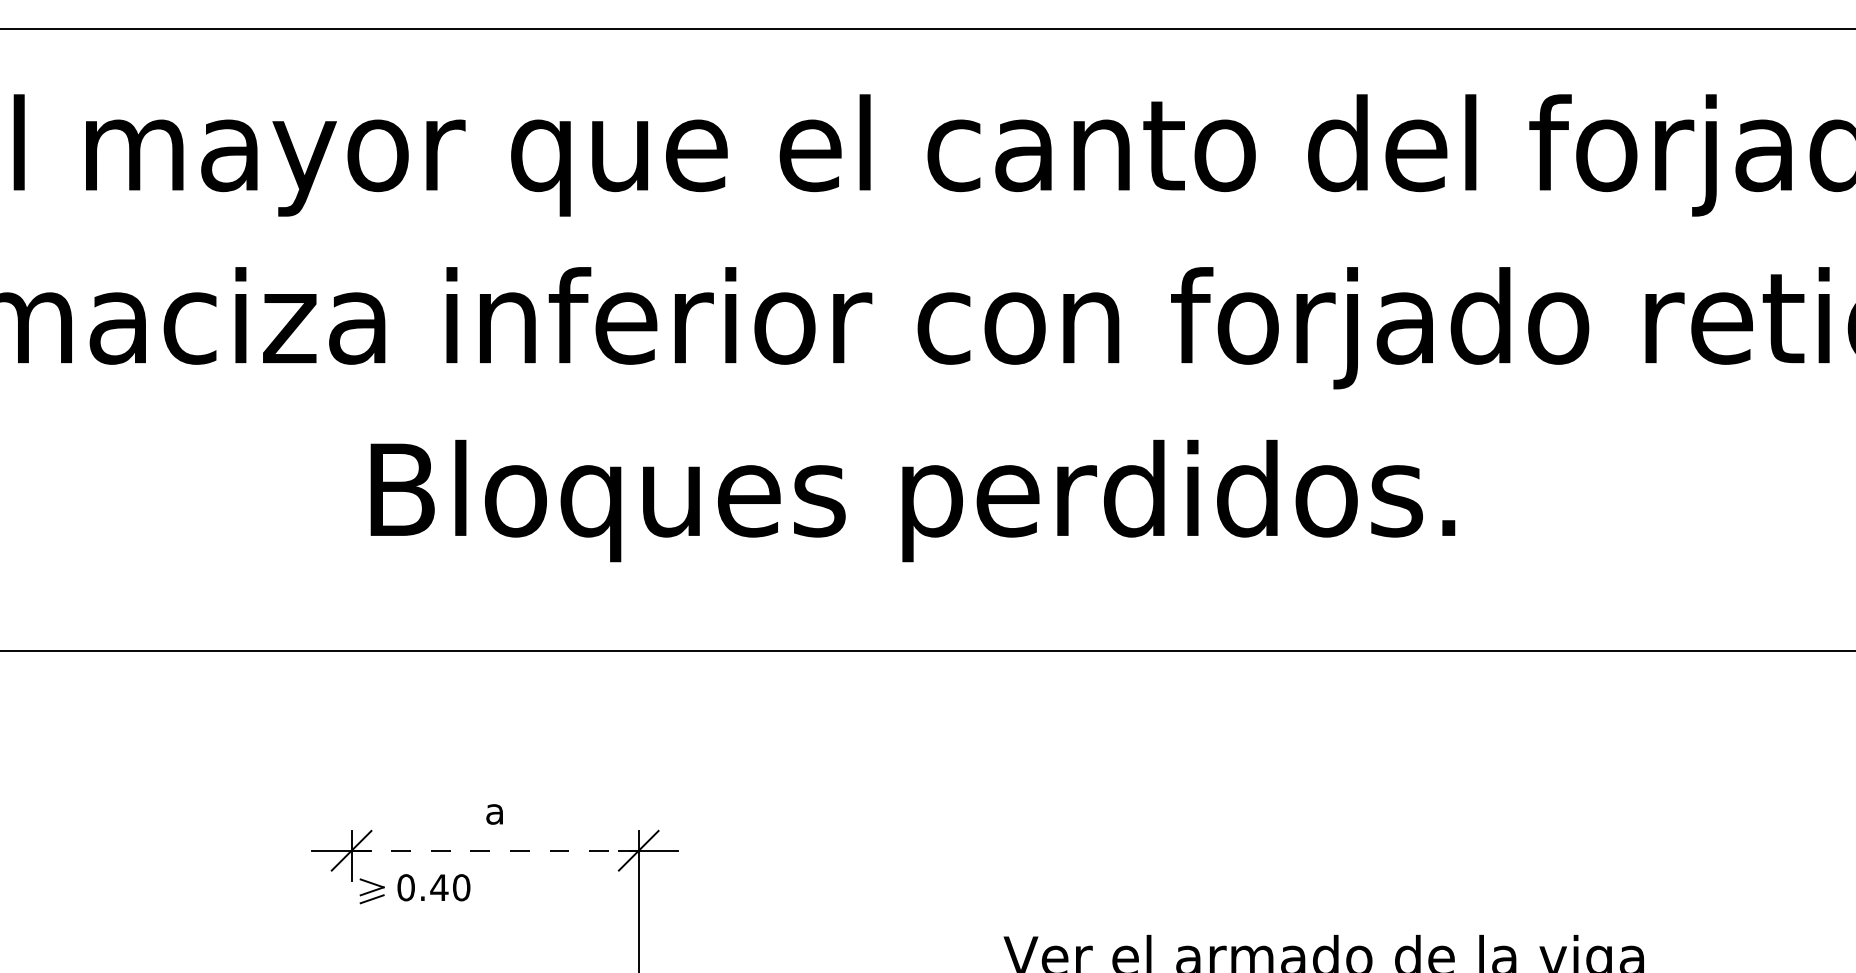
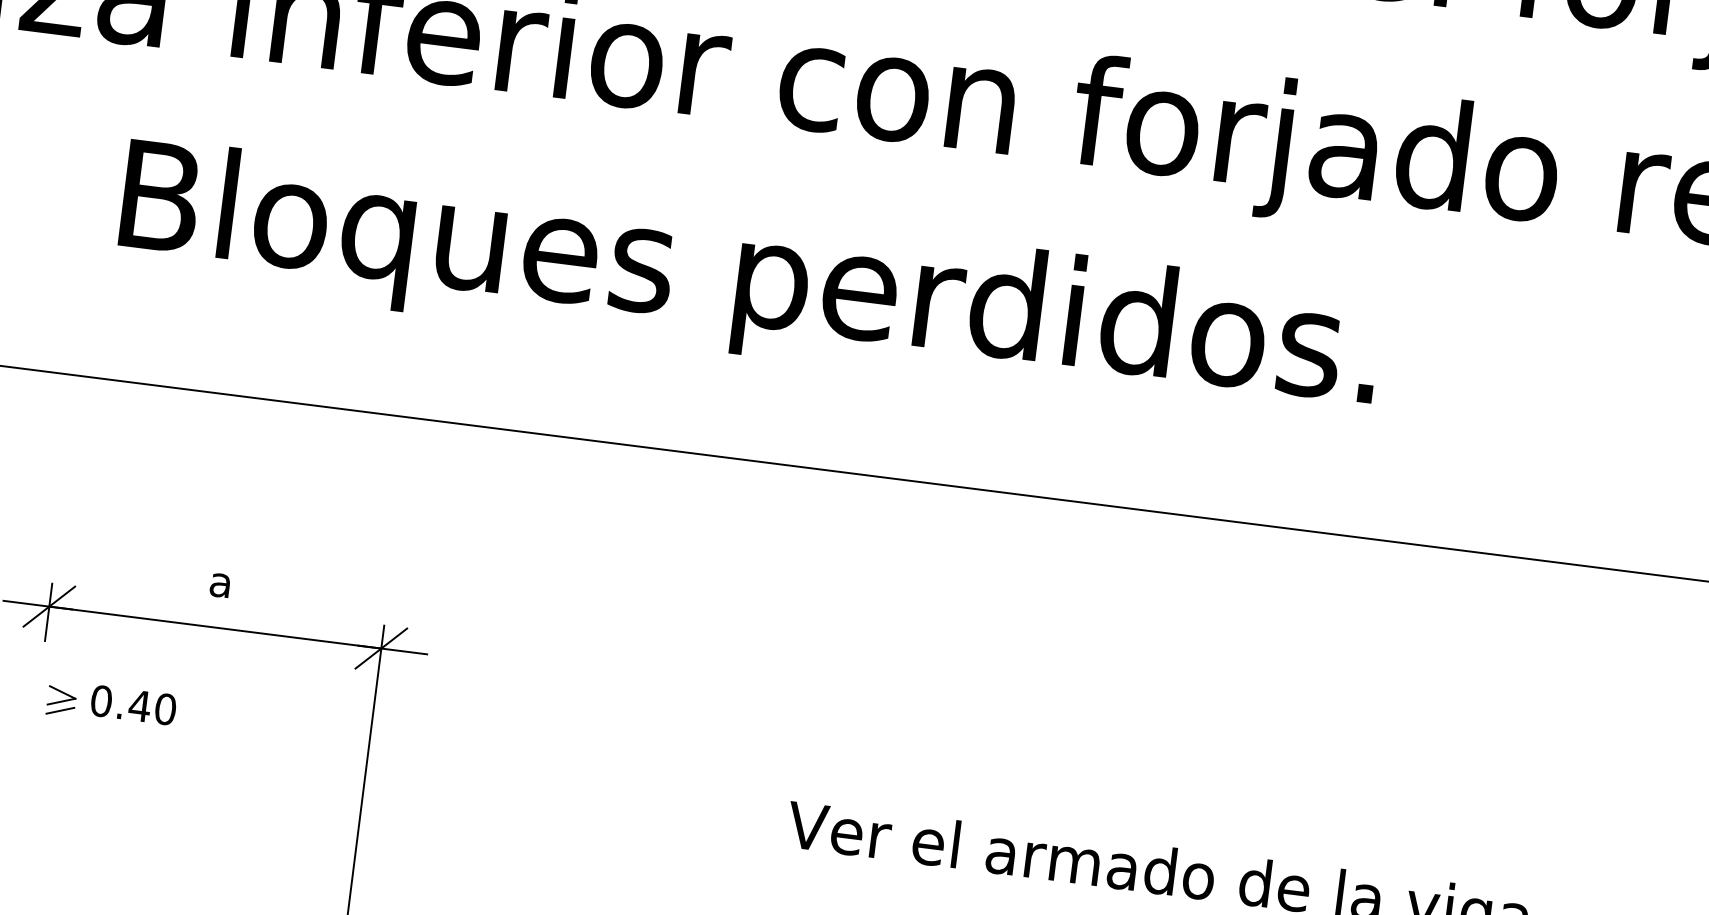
line: (495, 850) -> (215, 627), dashed -> solid
text: (433, 887) -> (133, 704), moved
part: (371, 891) -> (60, 701), moved

